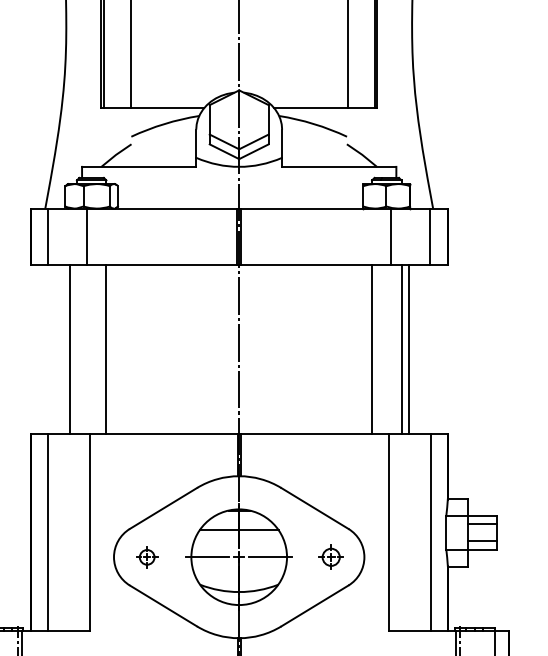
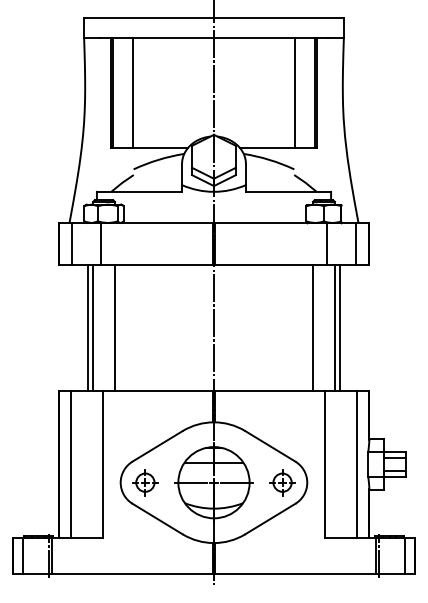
line: (77, 350) -> (93, 328), added
part: (147, 556) -> (145, 482), size x1.67
part: (331, 556) -> (282, 482), size x1.43

